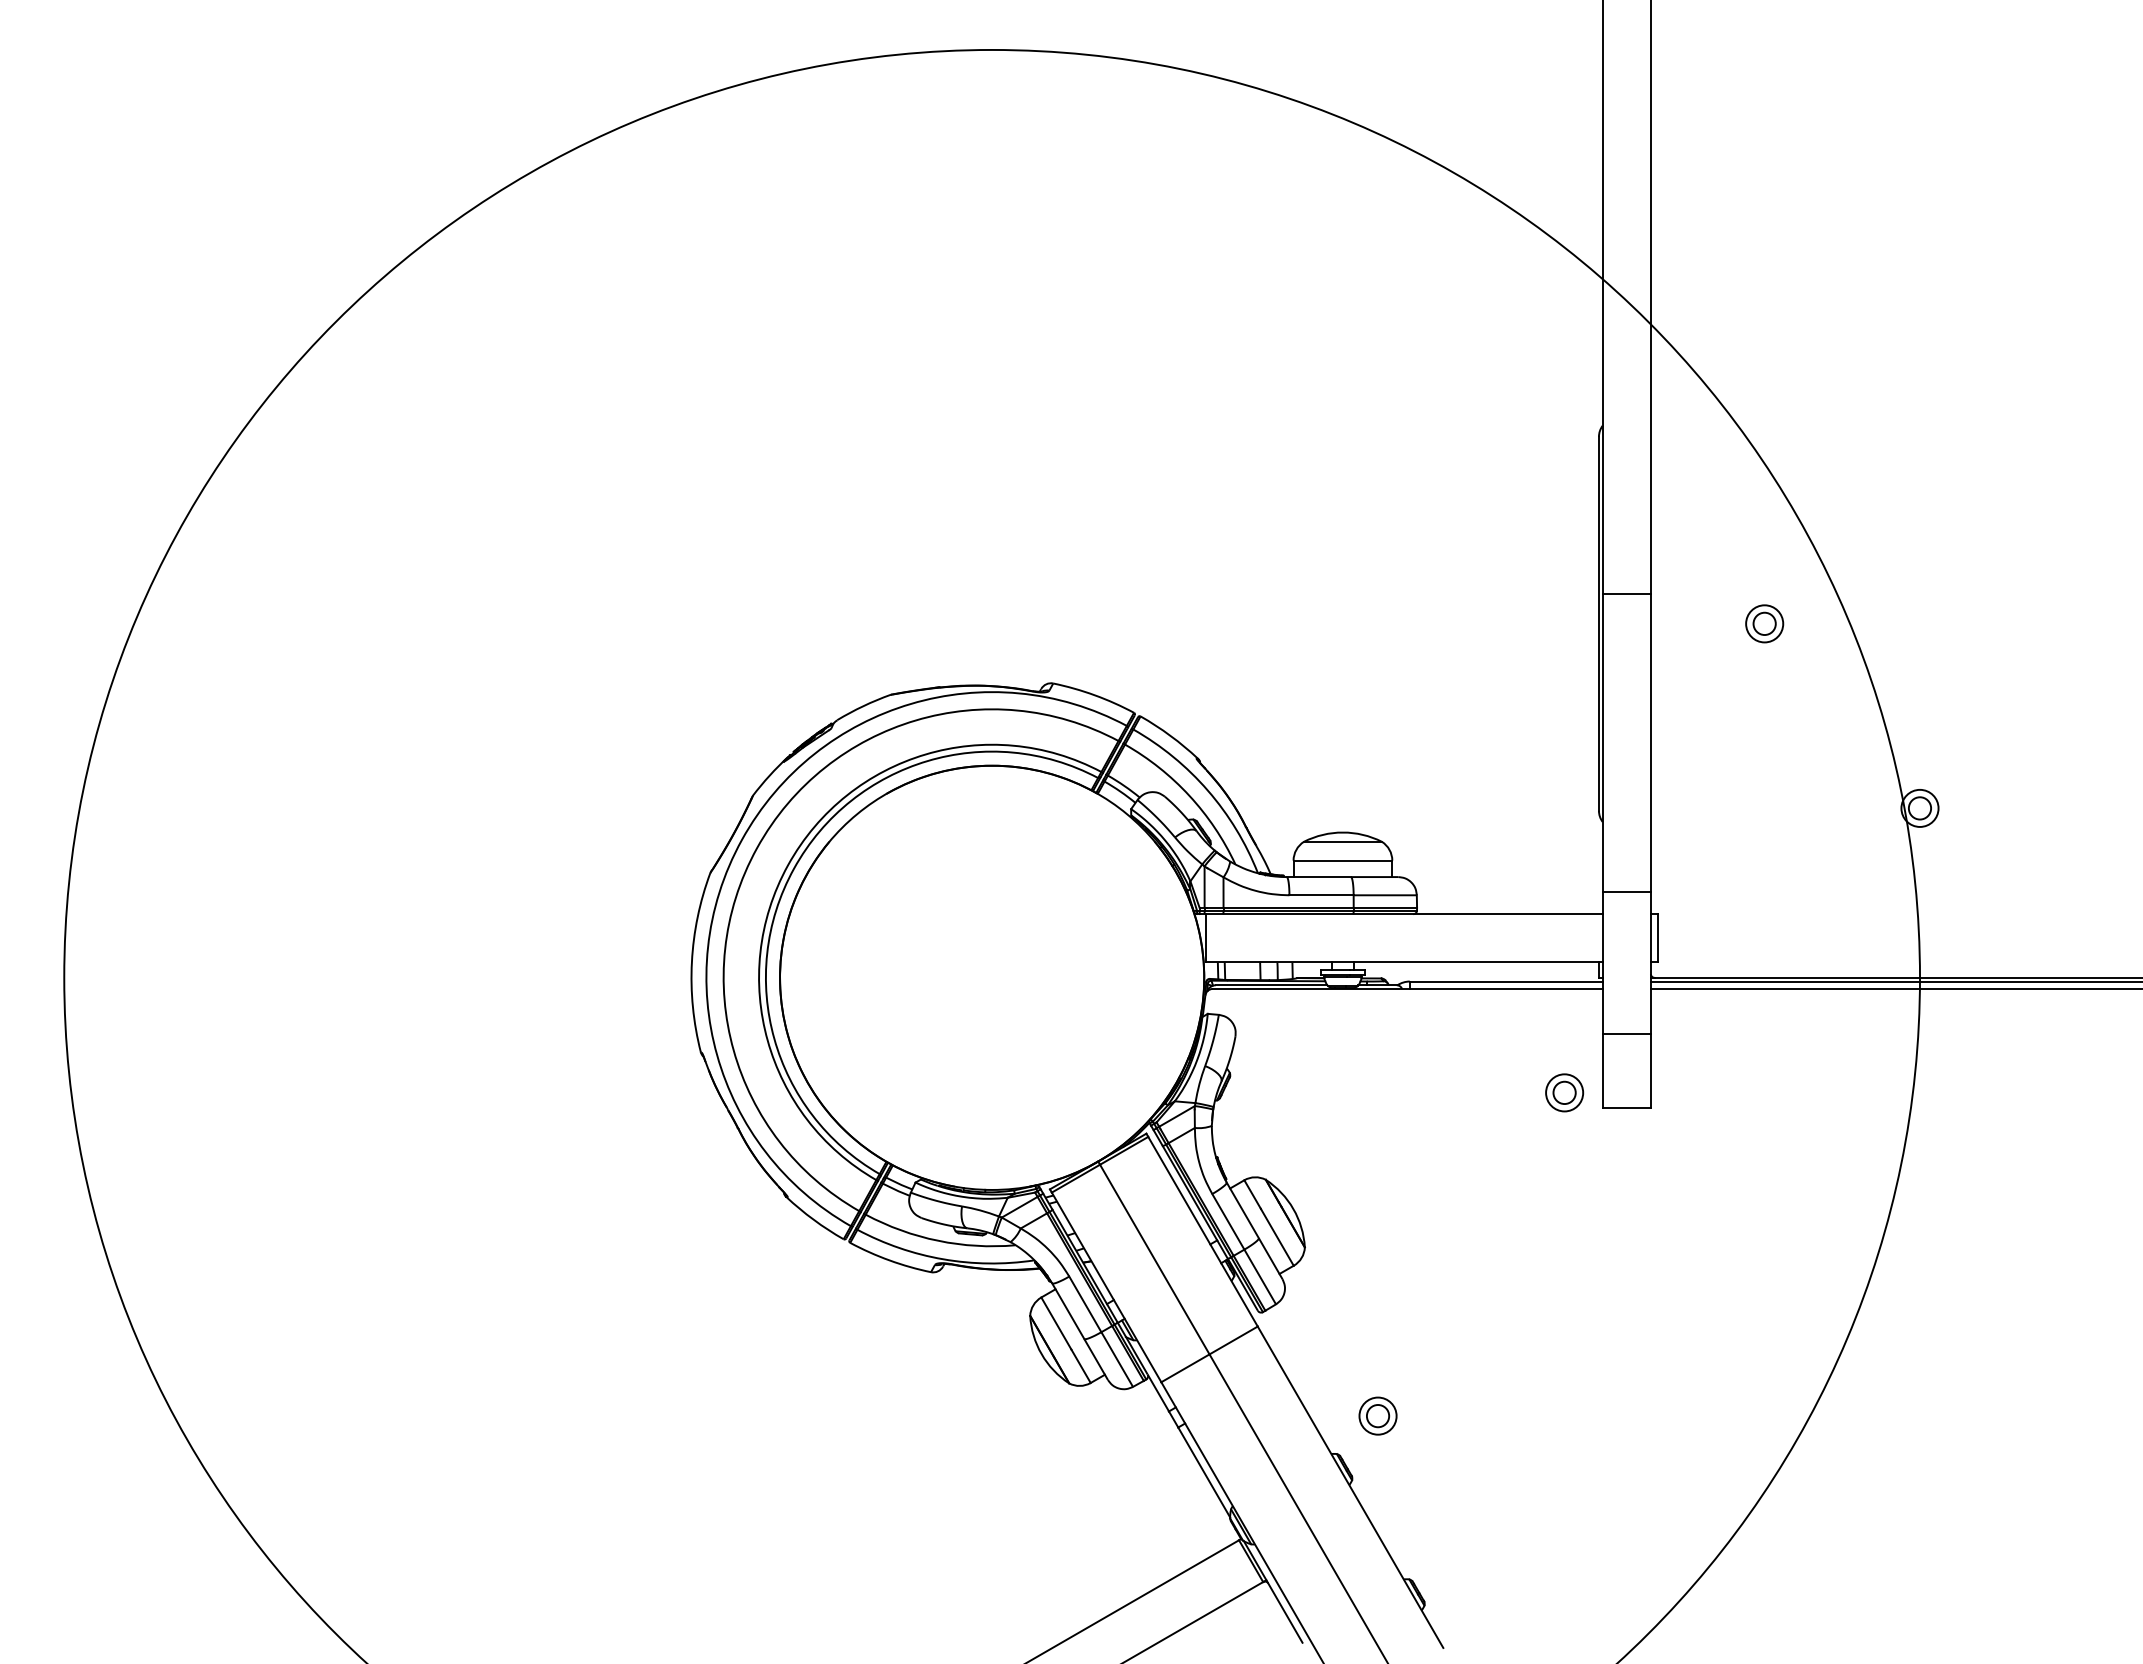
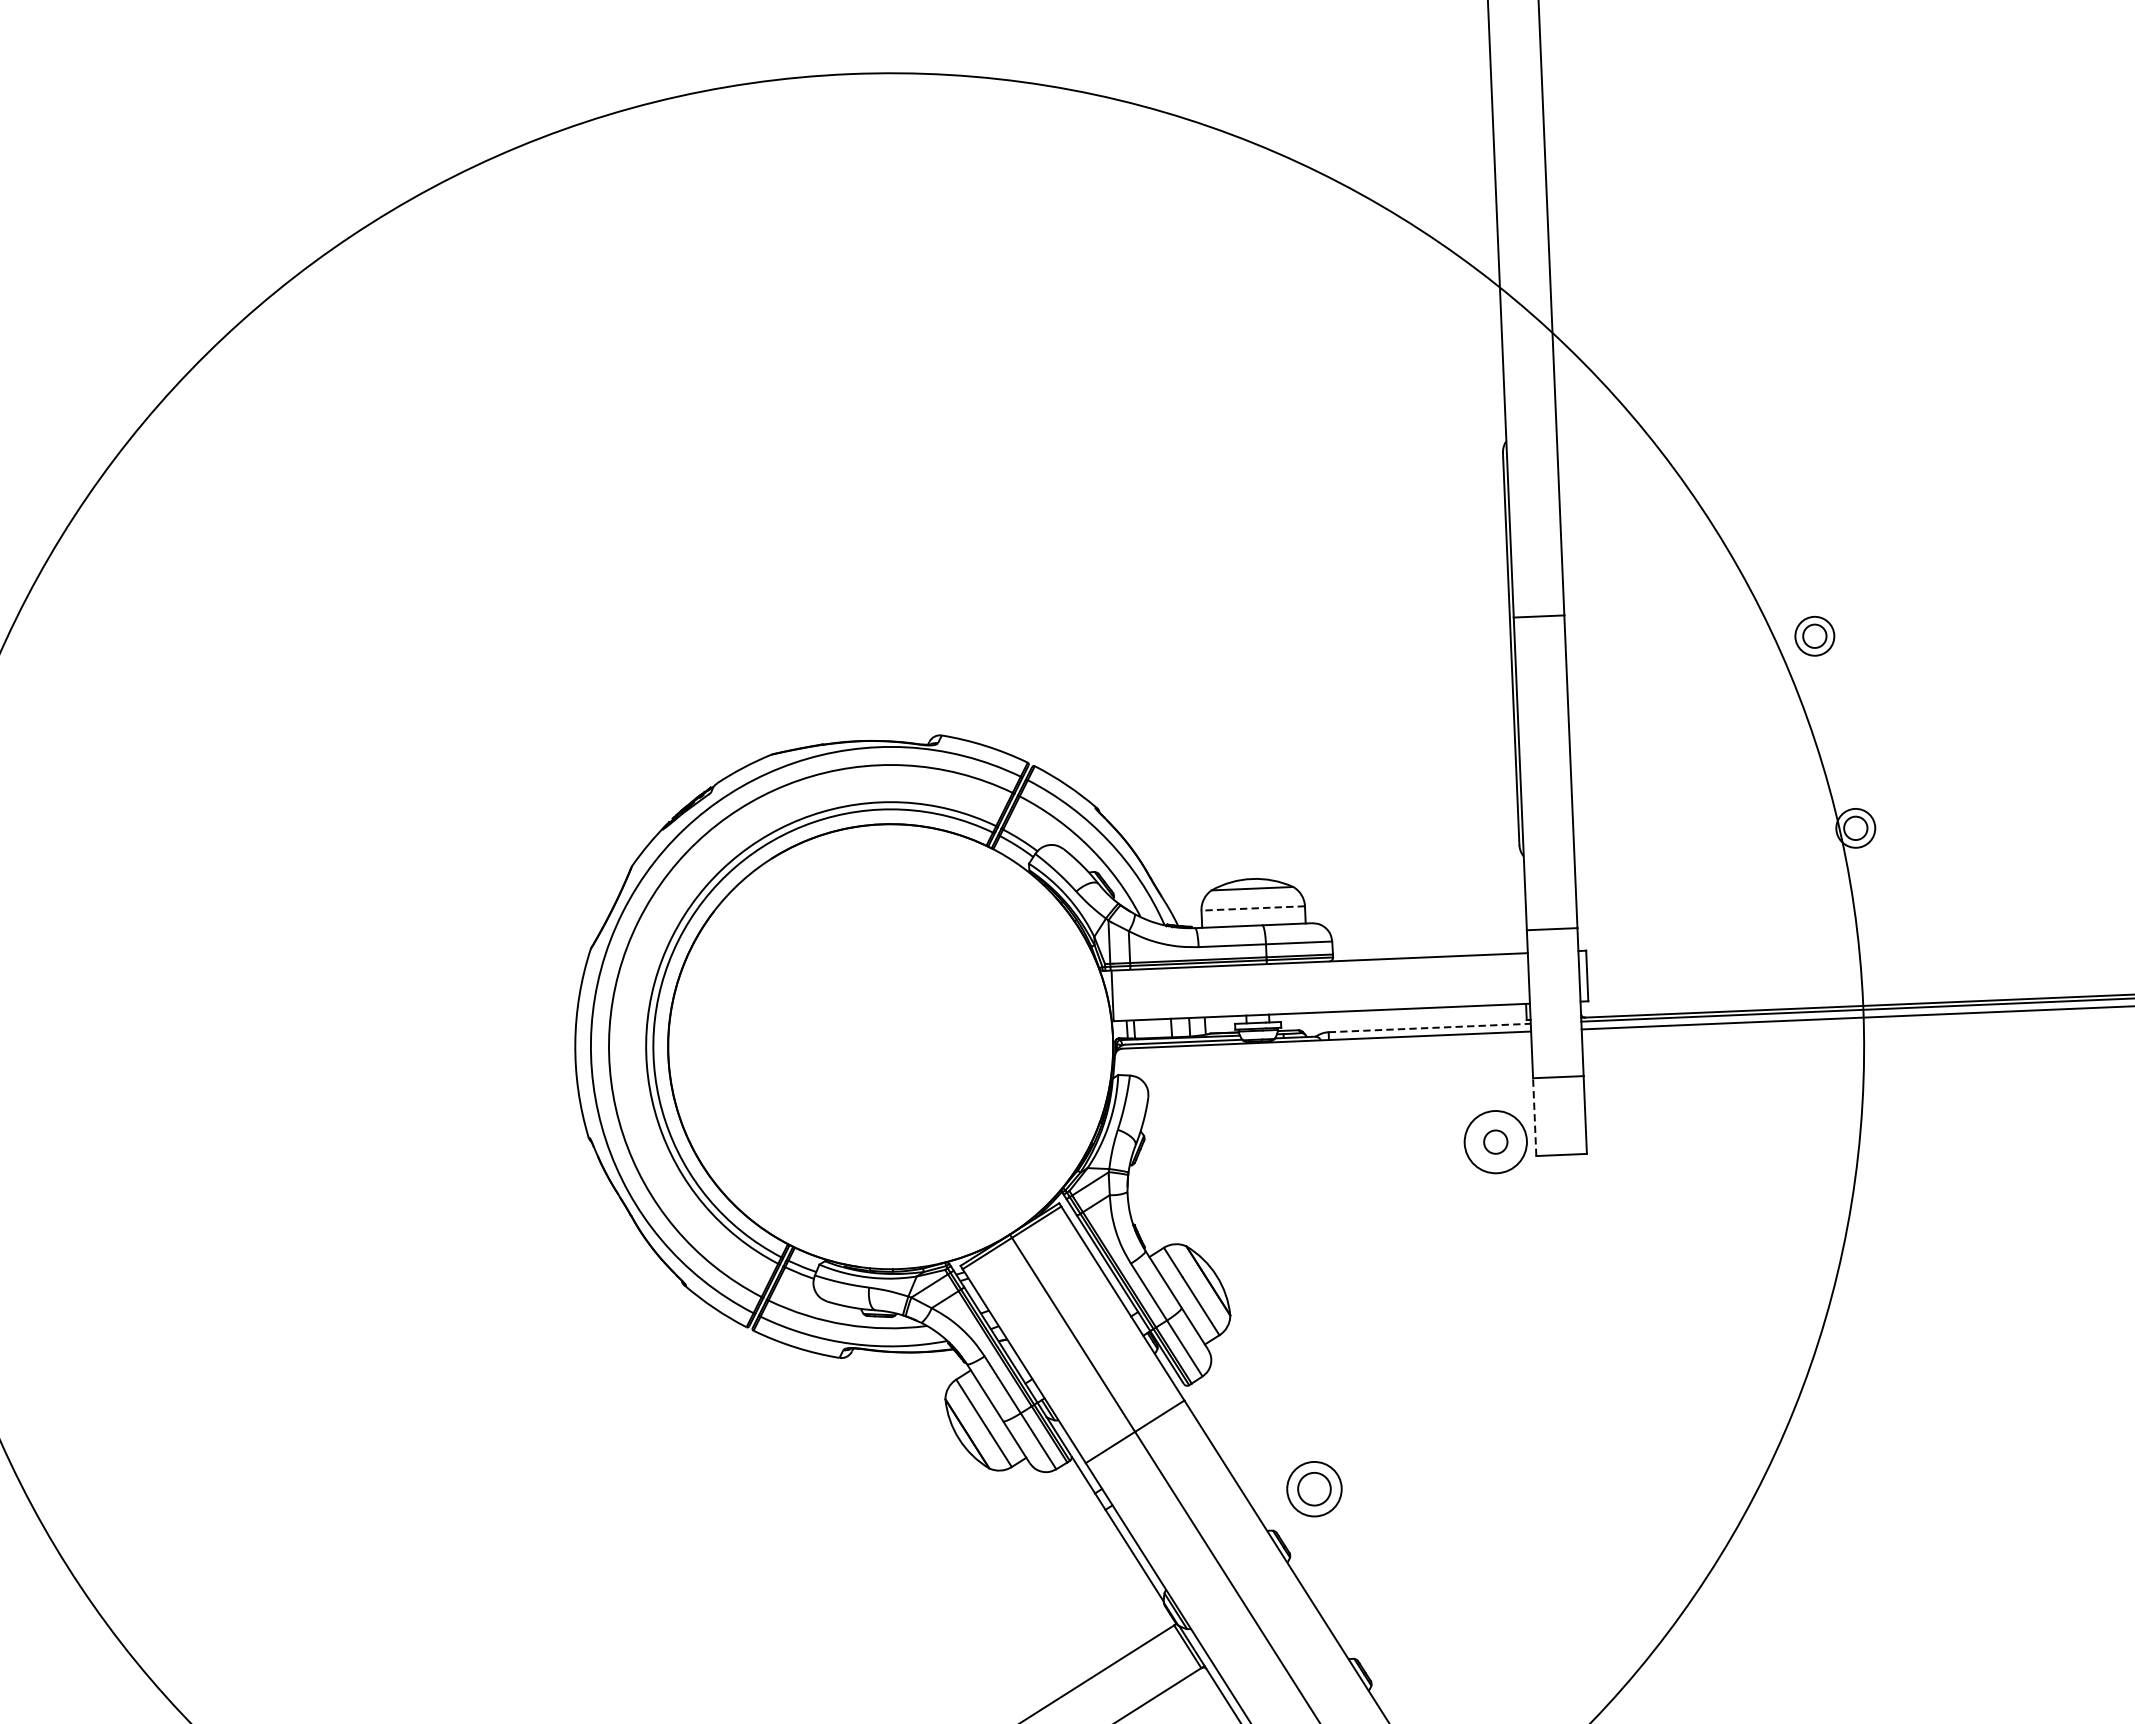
part: (1764, 623) -> (1814, 635), moved
line: (1342, 860) -> (1252, 908), solid -> dashed
line: (1506, 981) -> (1429, 1027), solid -> dashed
line: (1602, 1070) -> (1534, 1117), solid -> dashed
circle: (1564, 1092) -> (1495, 1141), size x1.6
part: (1377, 1415) -> (1313, 1488), size x1.4

